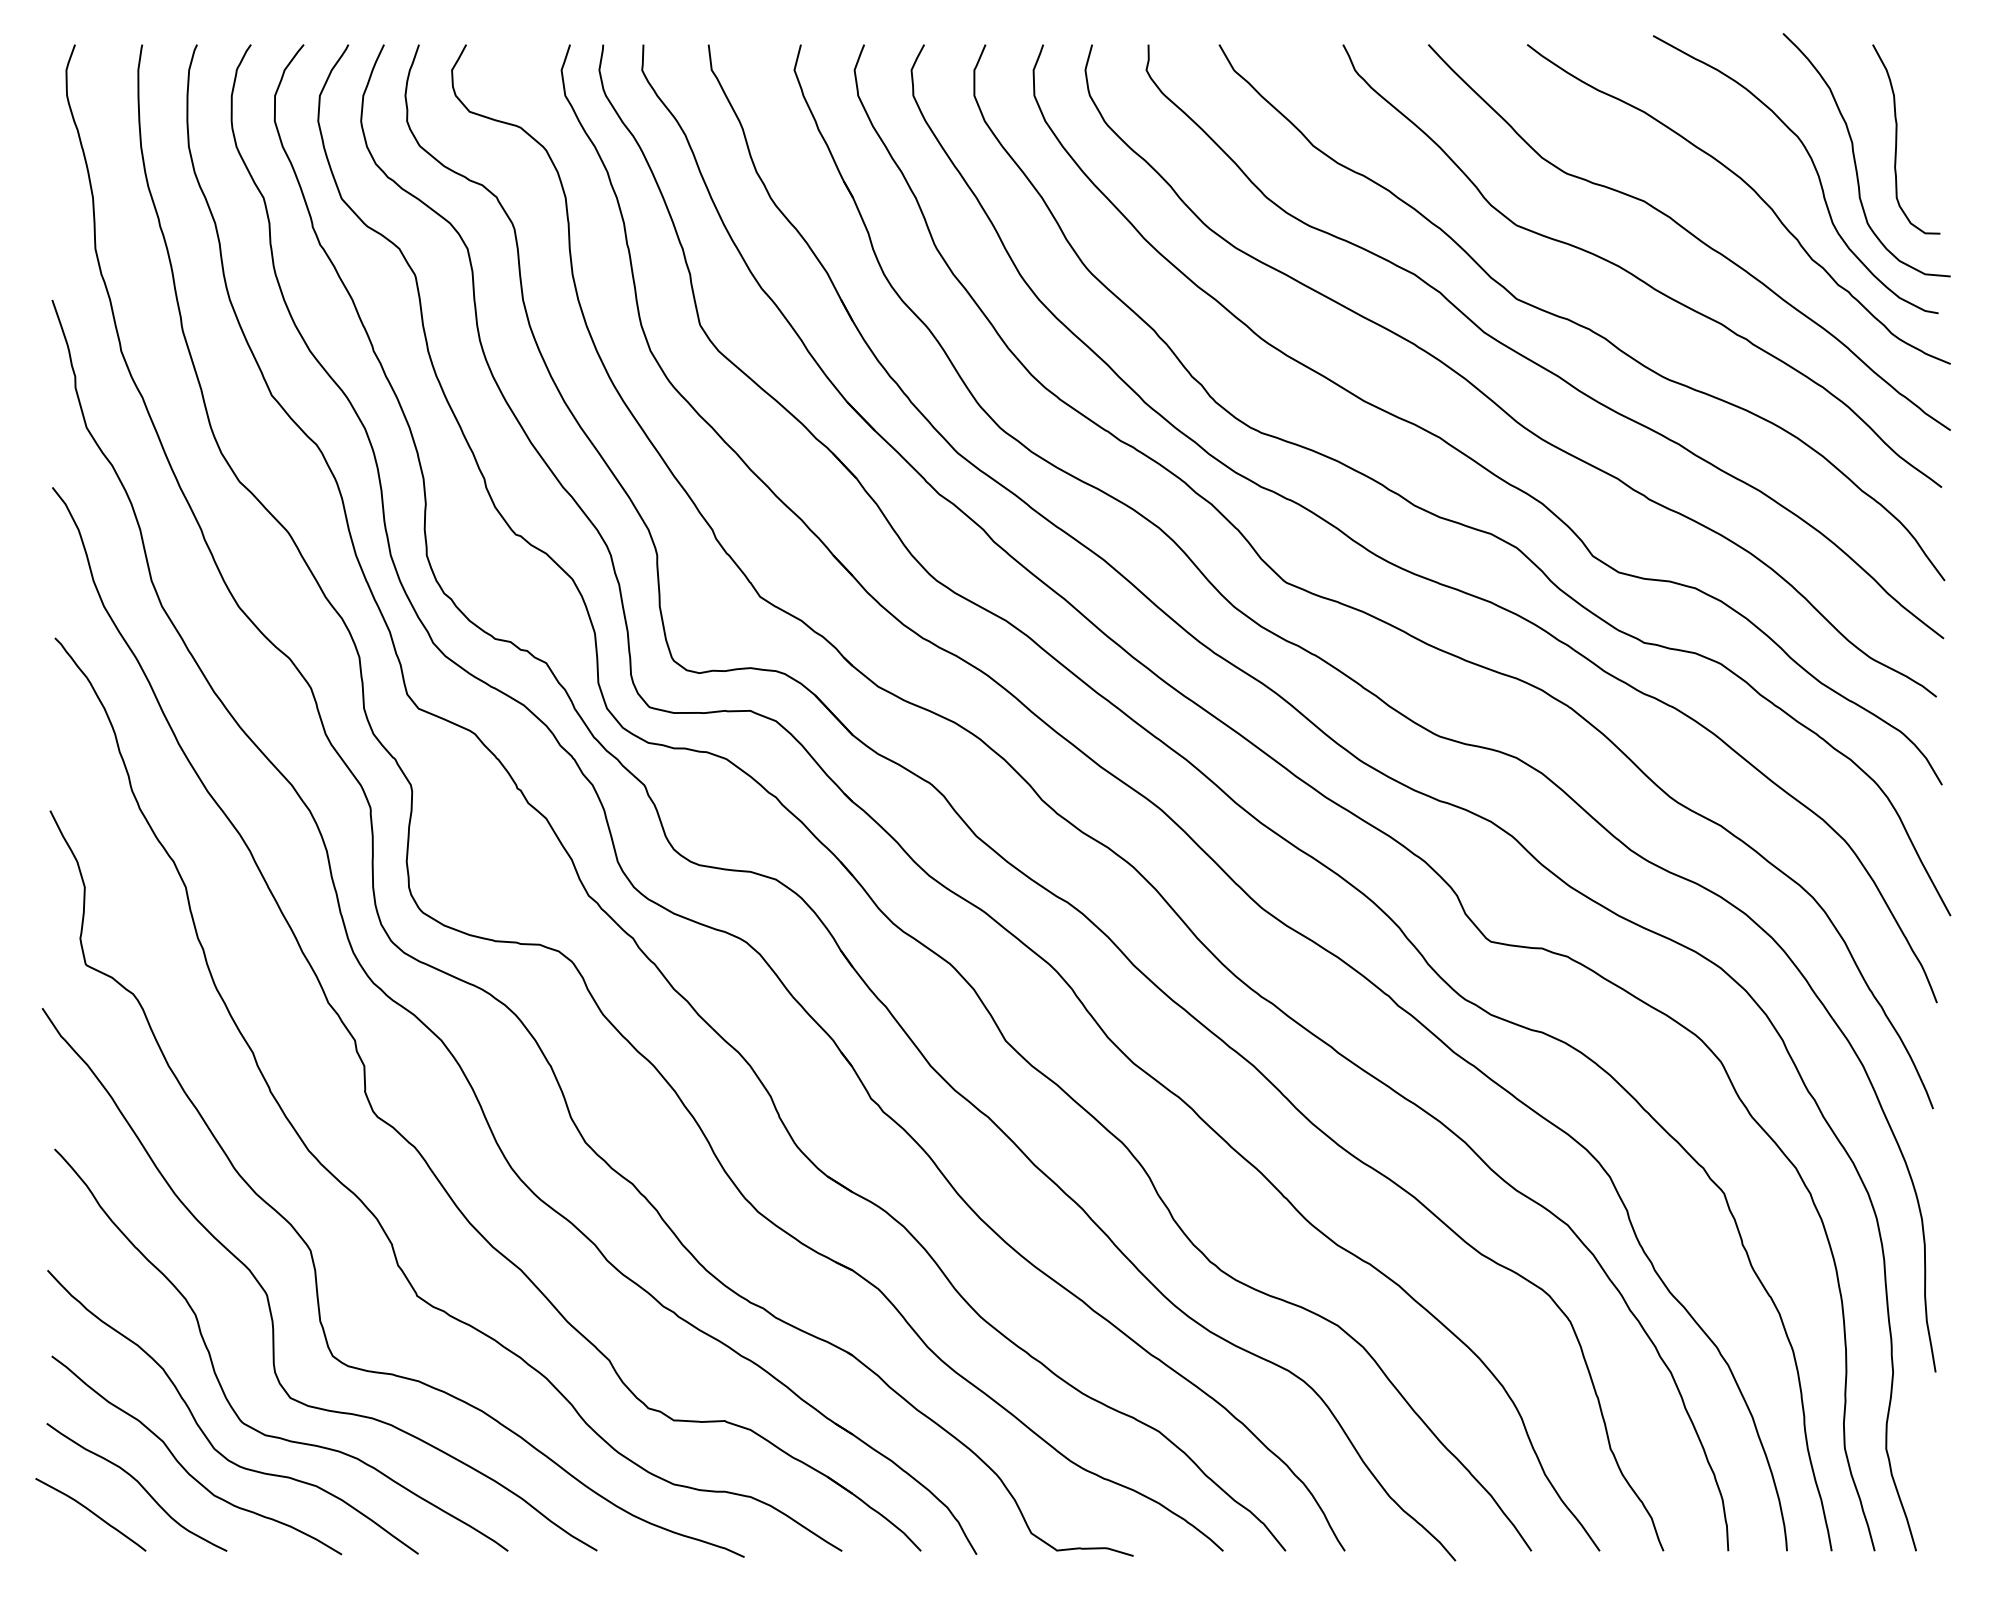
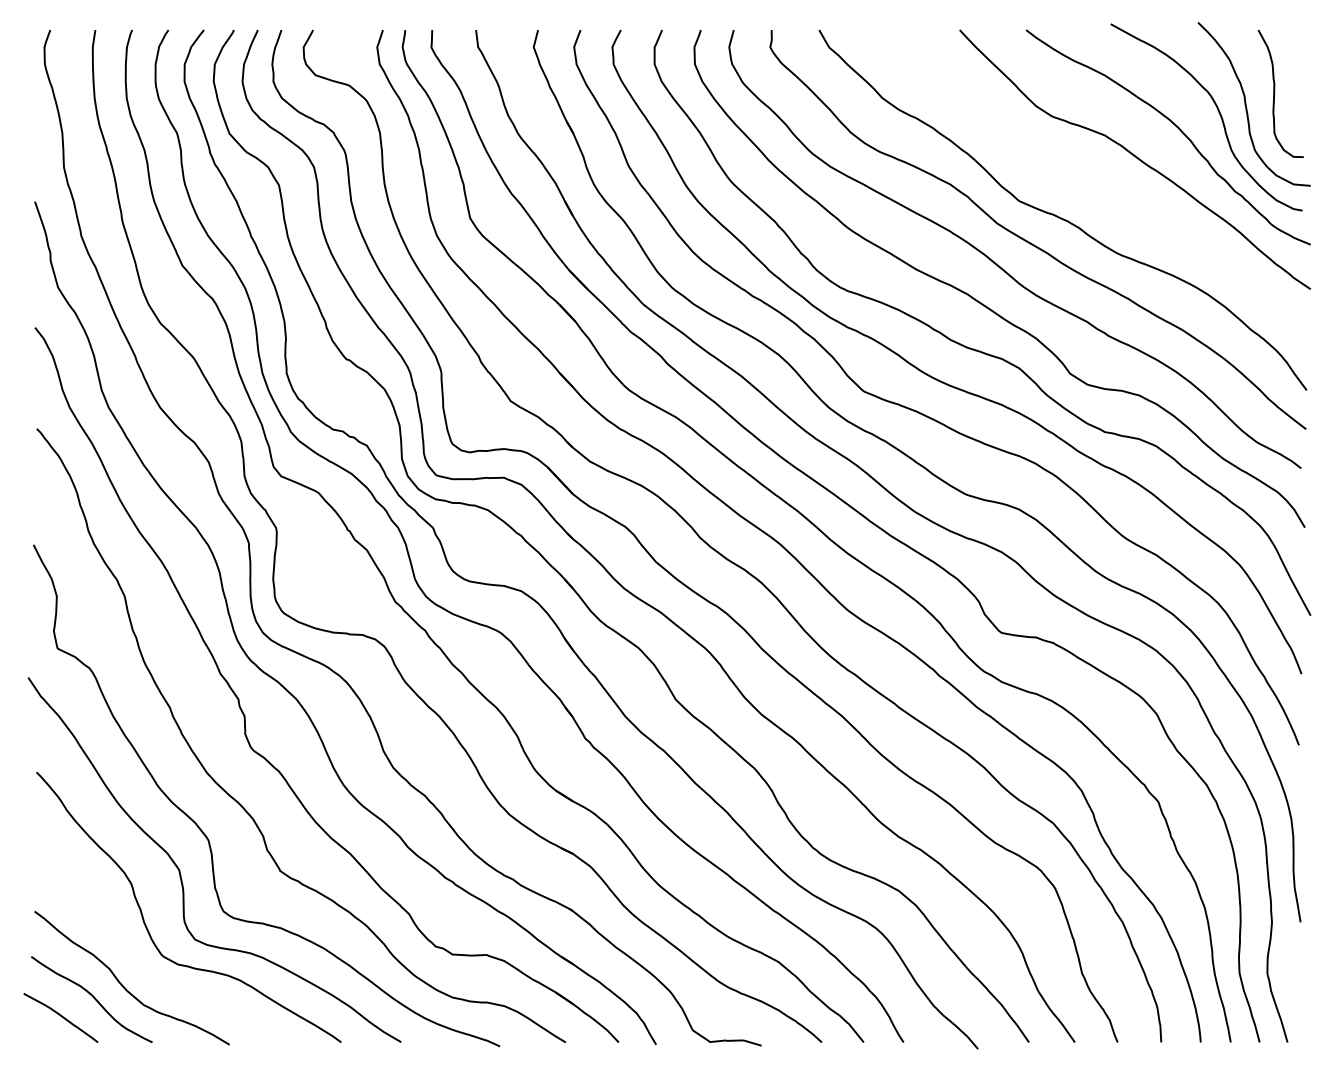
curve: (1633, 272) -> (1097, 183), removed
curve: (204, 1432) -> (137, 962), removed

